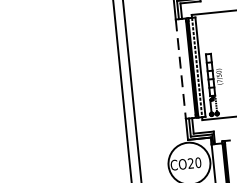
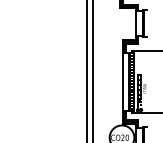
line: (180, 70) -> (122, 82), dashed -> solid

